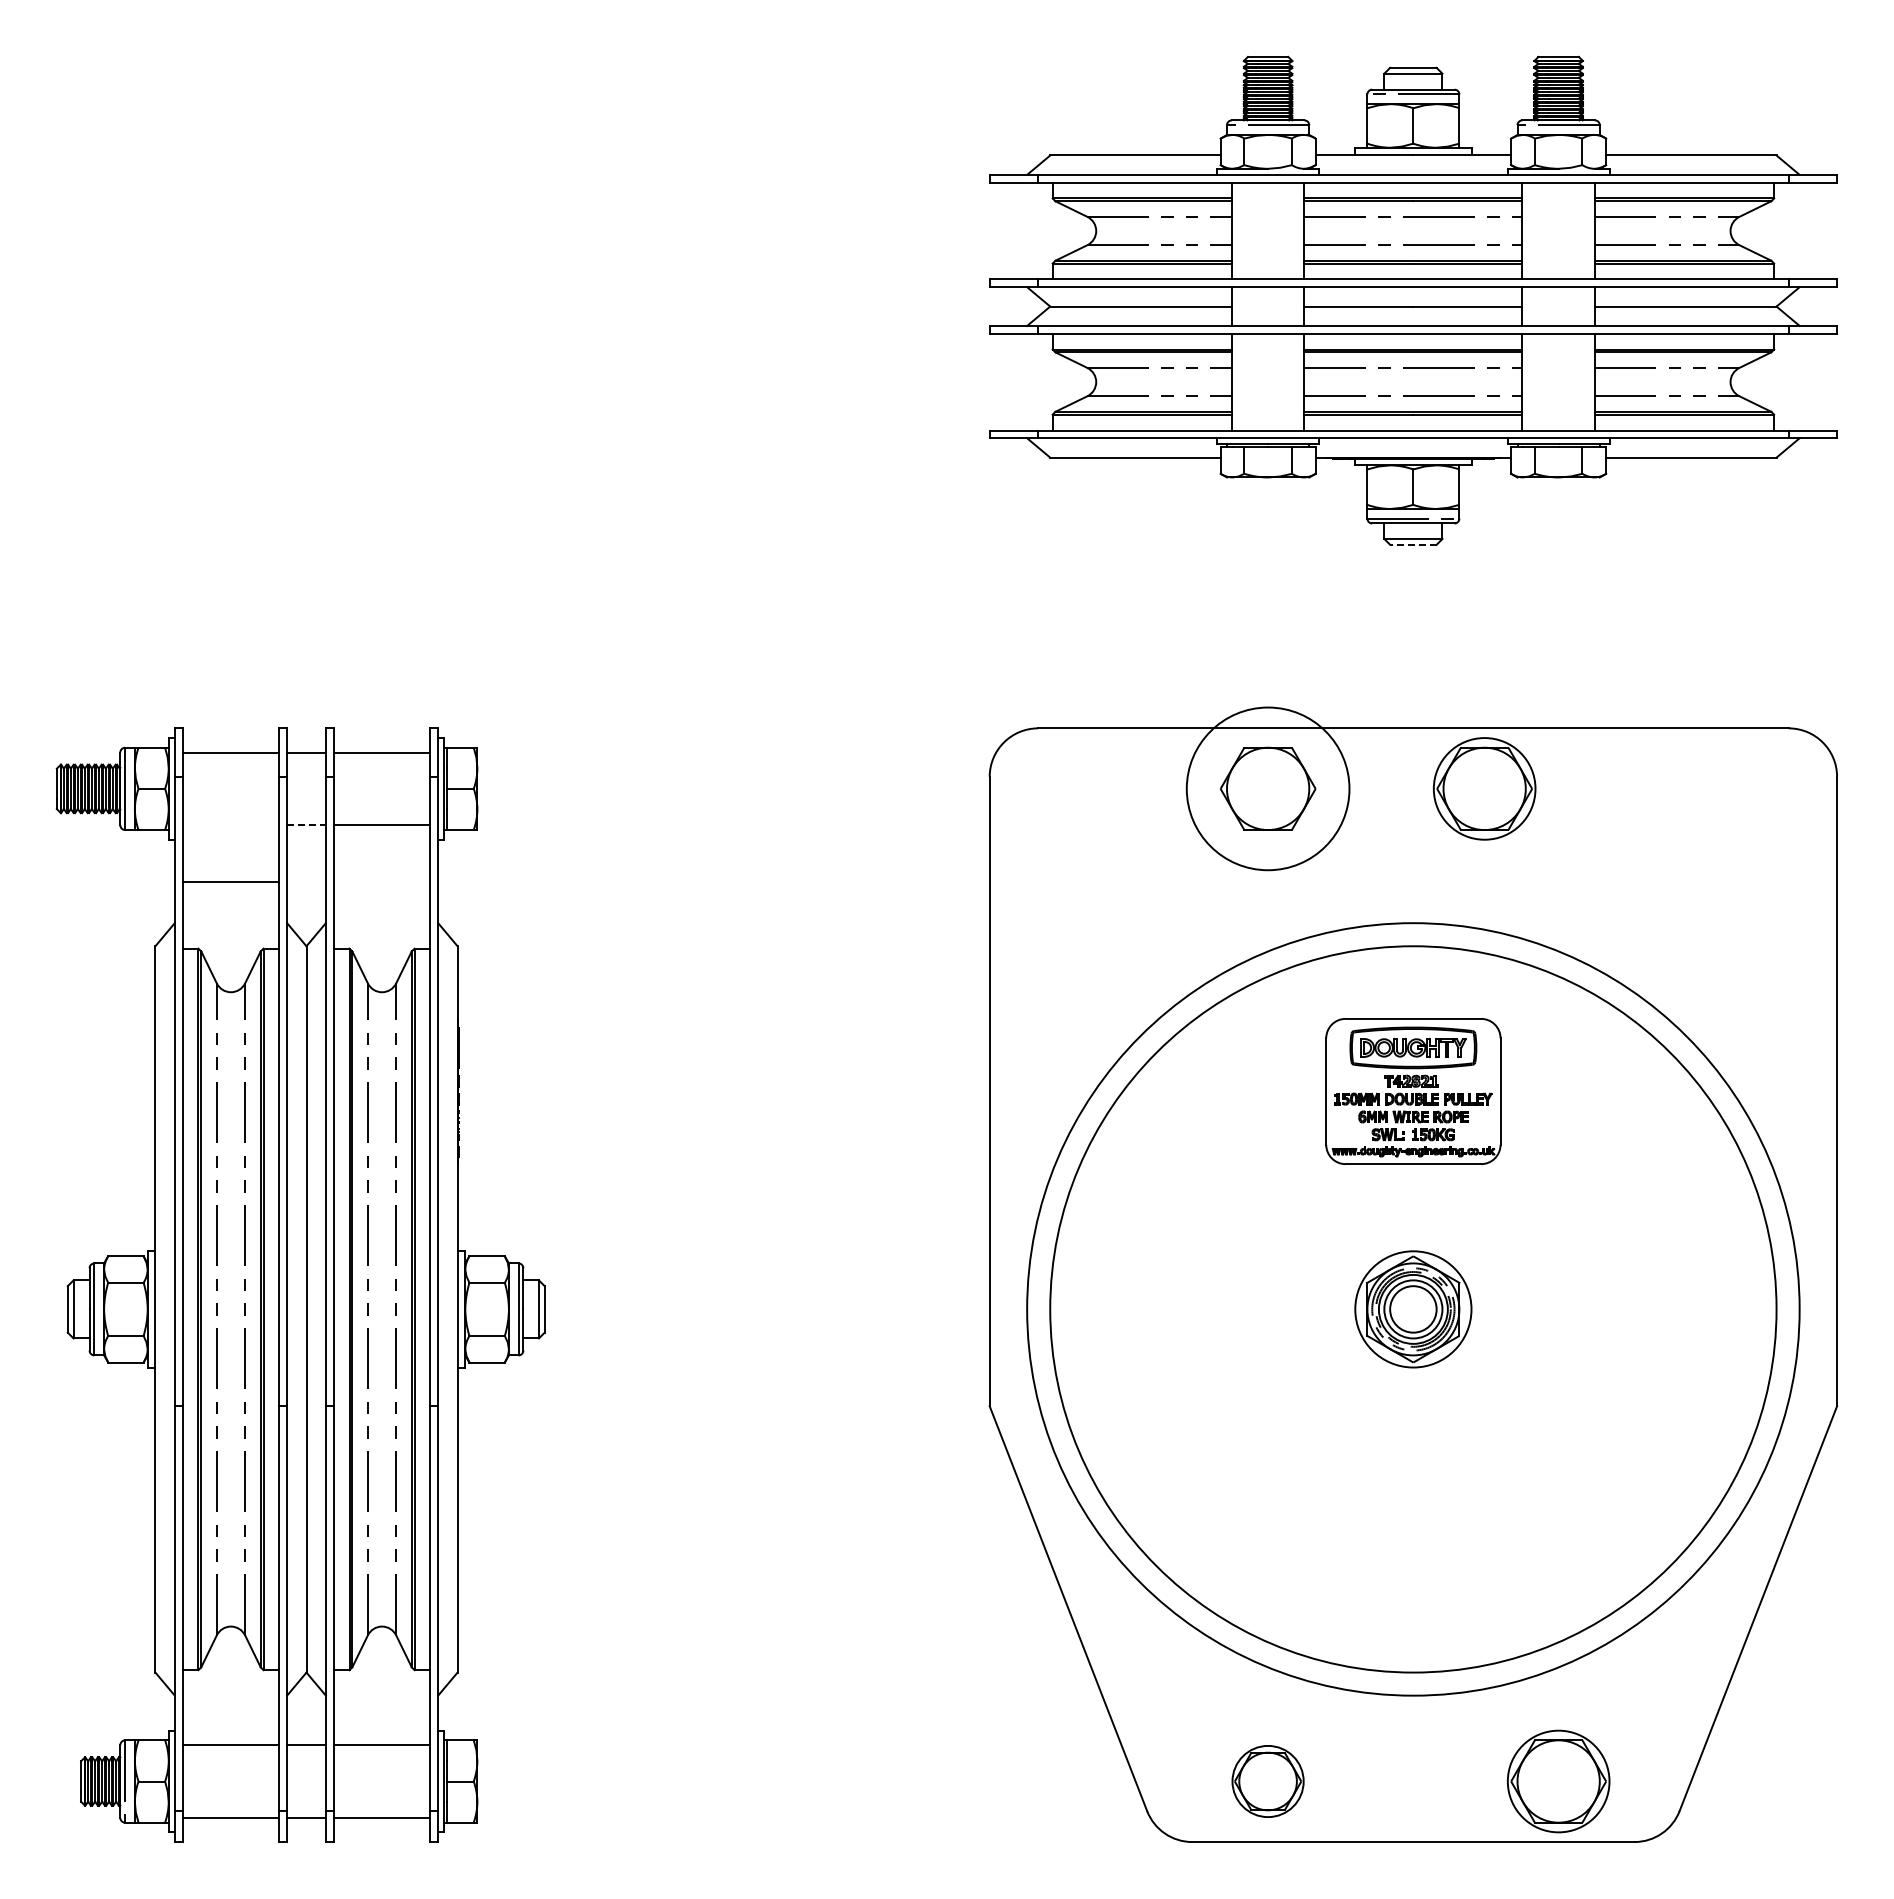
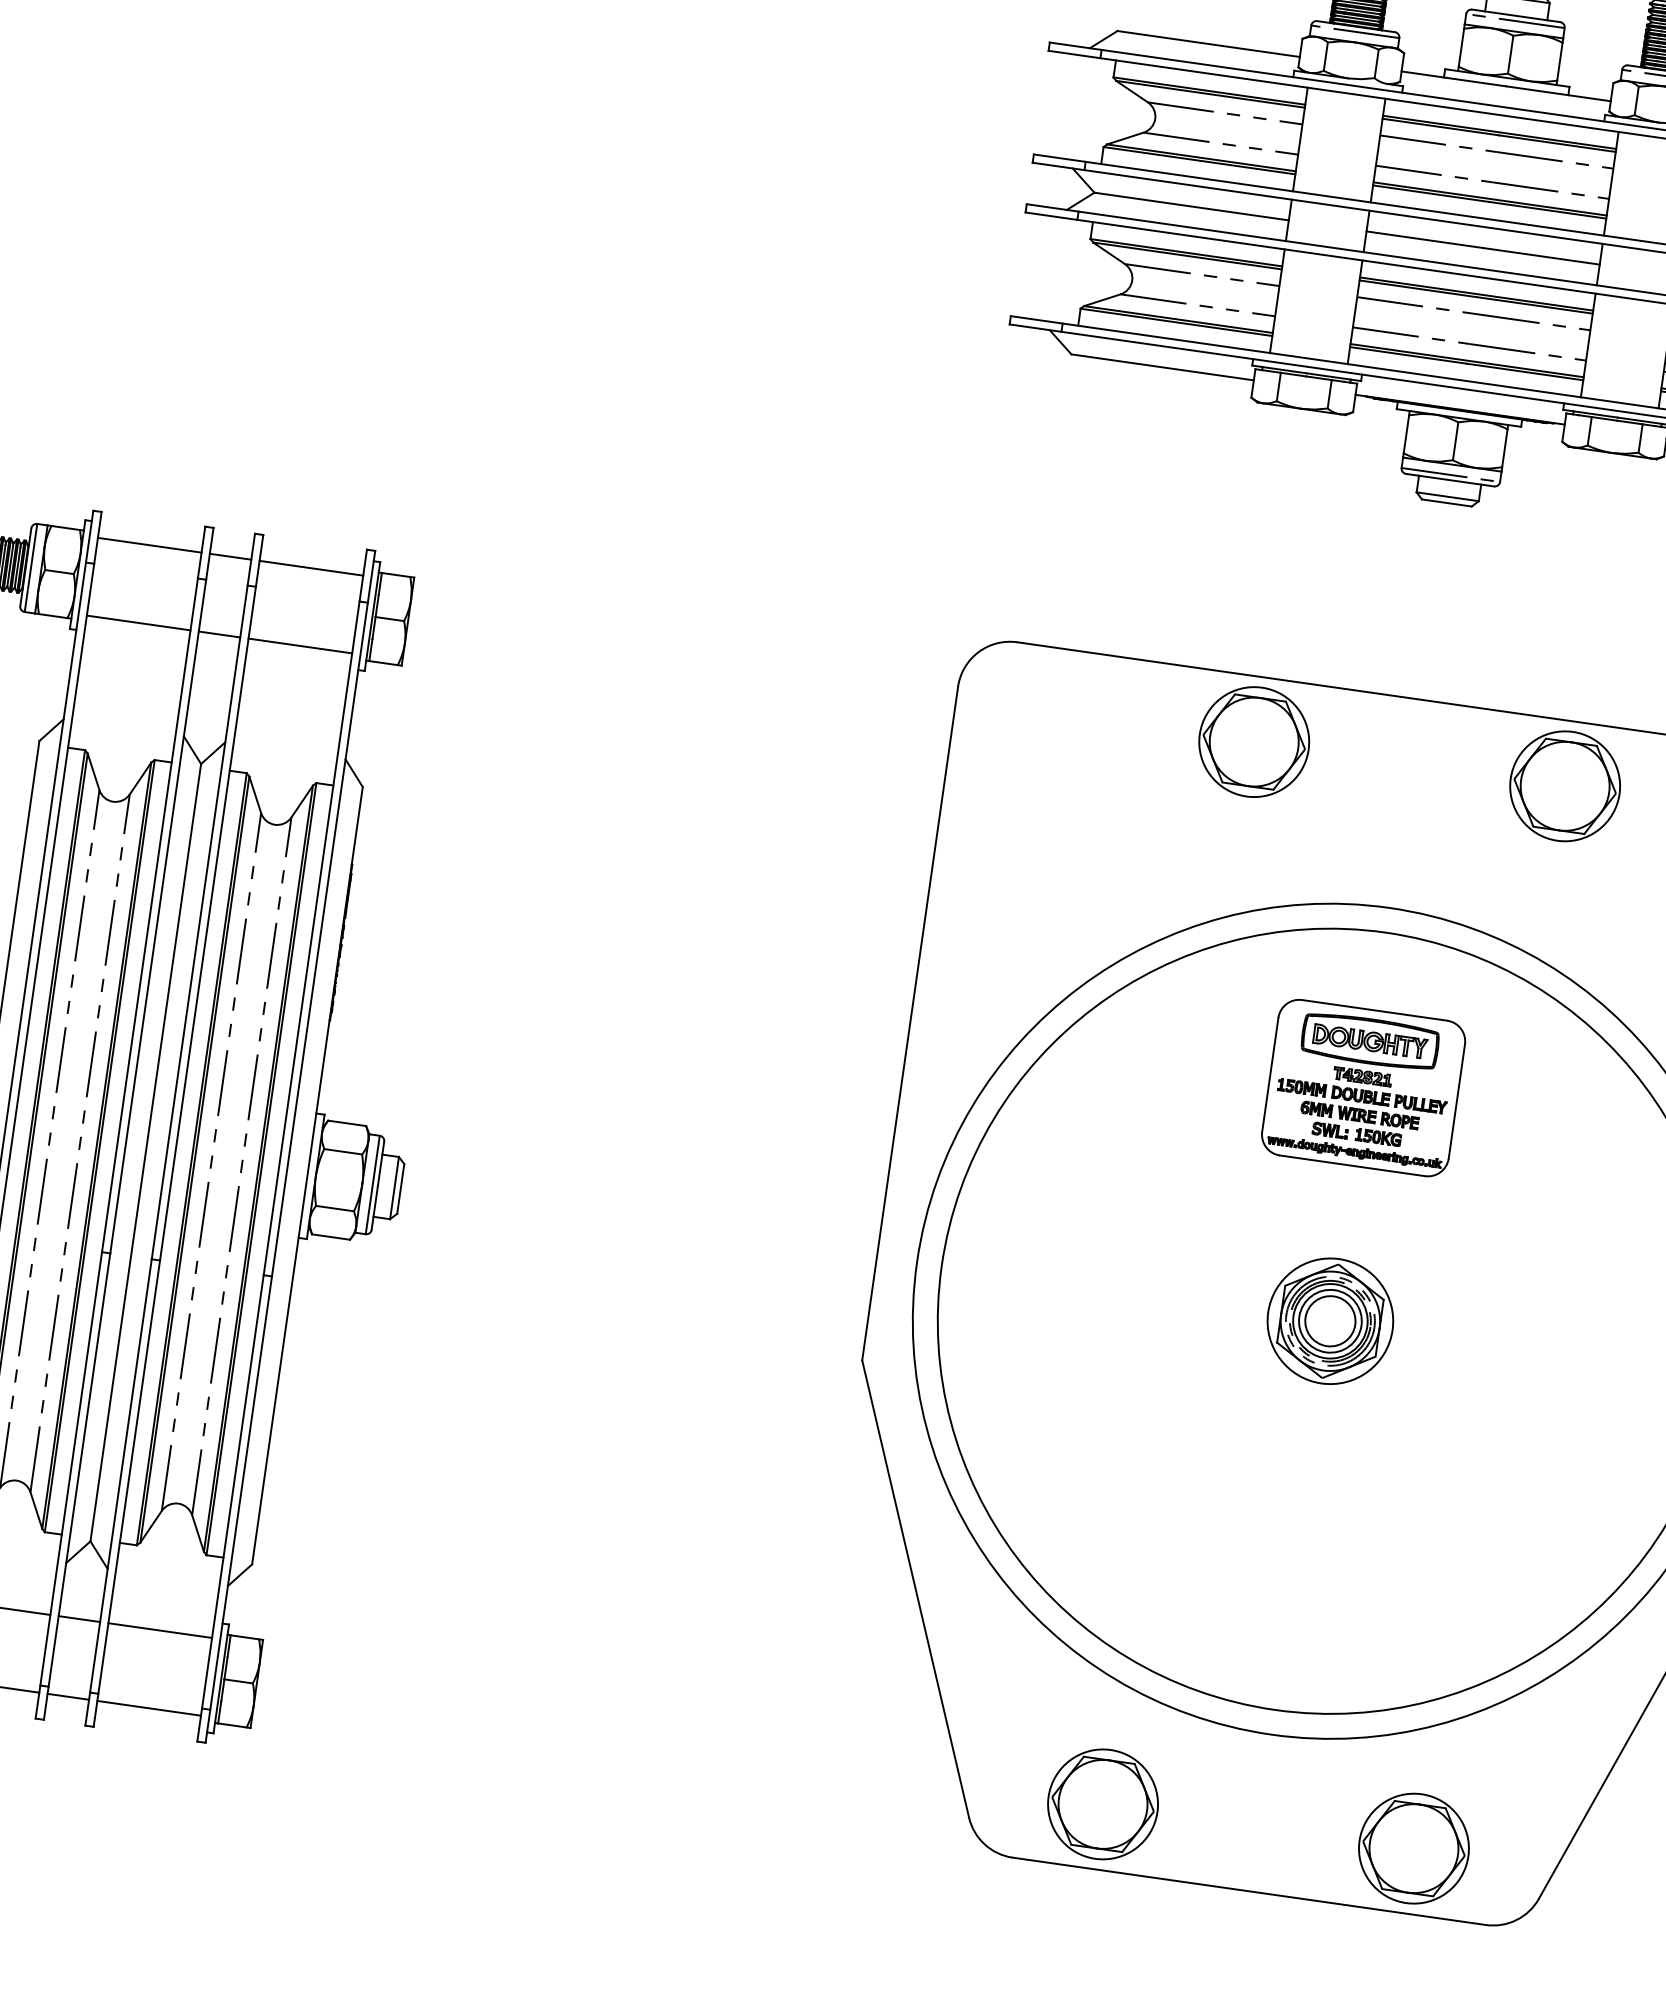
line: (1412, 544) -> (1445, 502), dashed -> solid
circle: (1267, 788) -> (1253, 741), size x0.62
part: (1484, 788) -> (1565, 785), moved
line: (306, 825) -> (219, 634), dashed -> solid
line: (230, 882) -> (138, 623), moved
part: (1267, 1781) -> (1102, 1804), size x1.43

